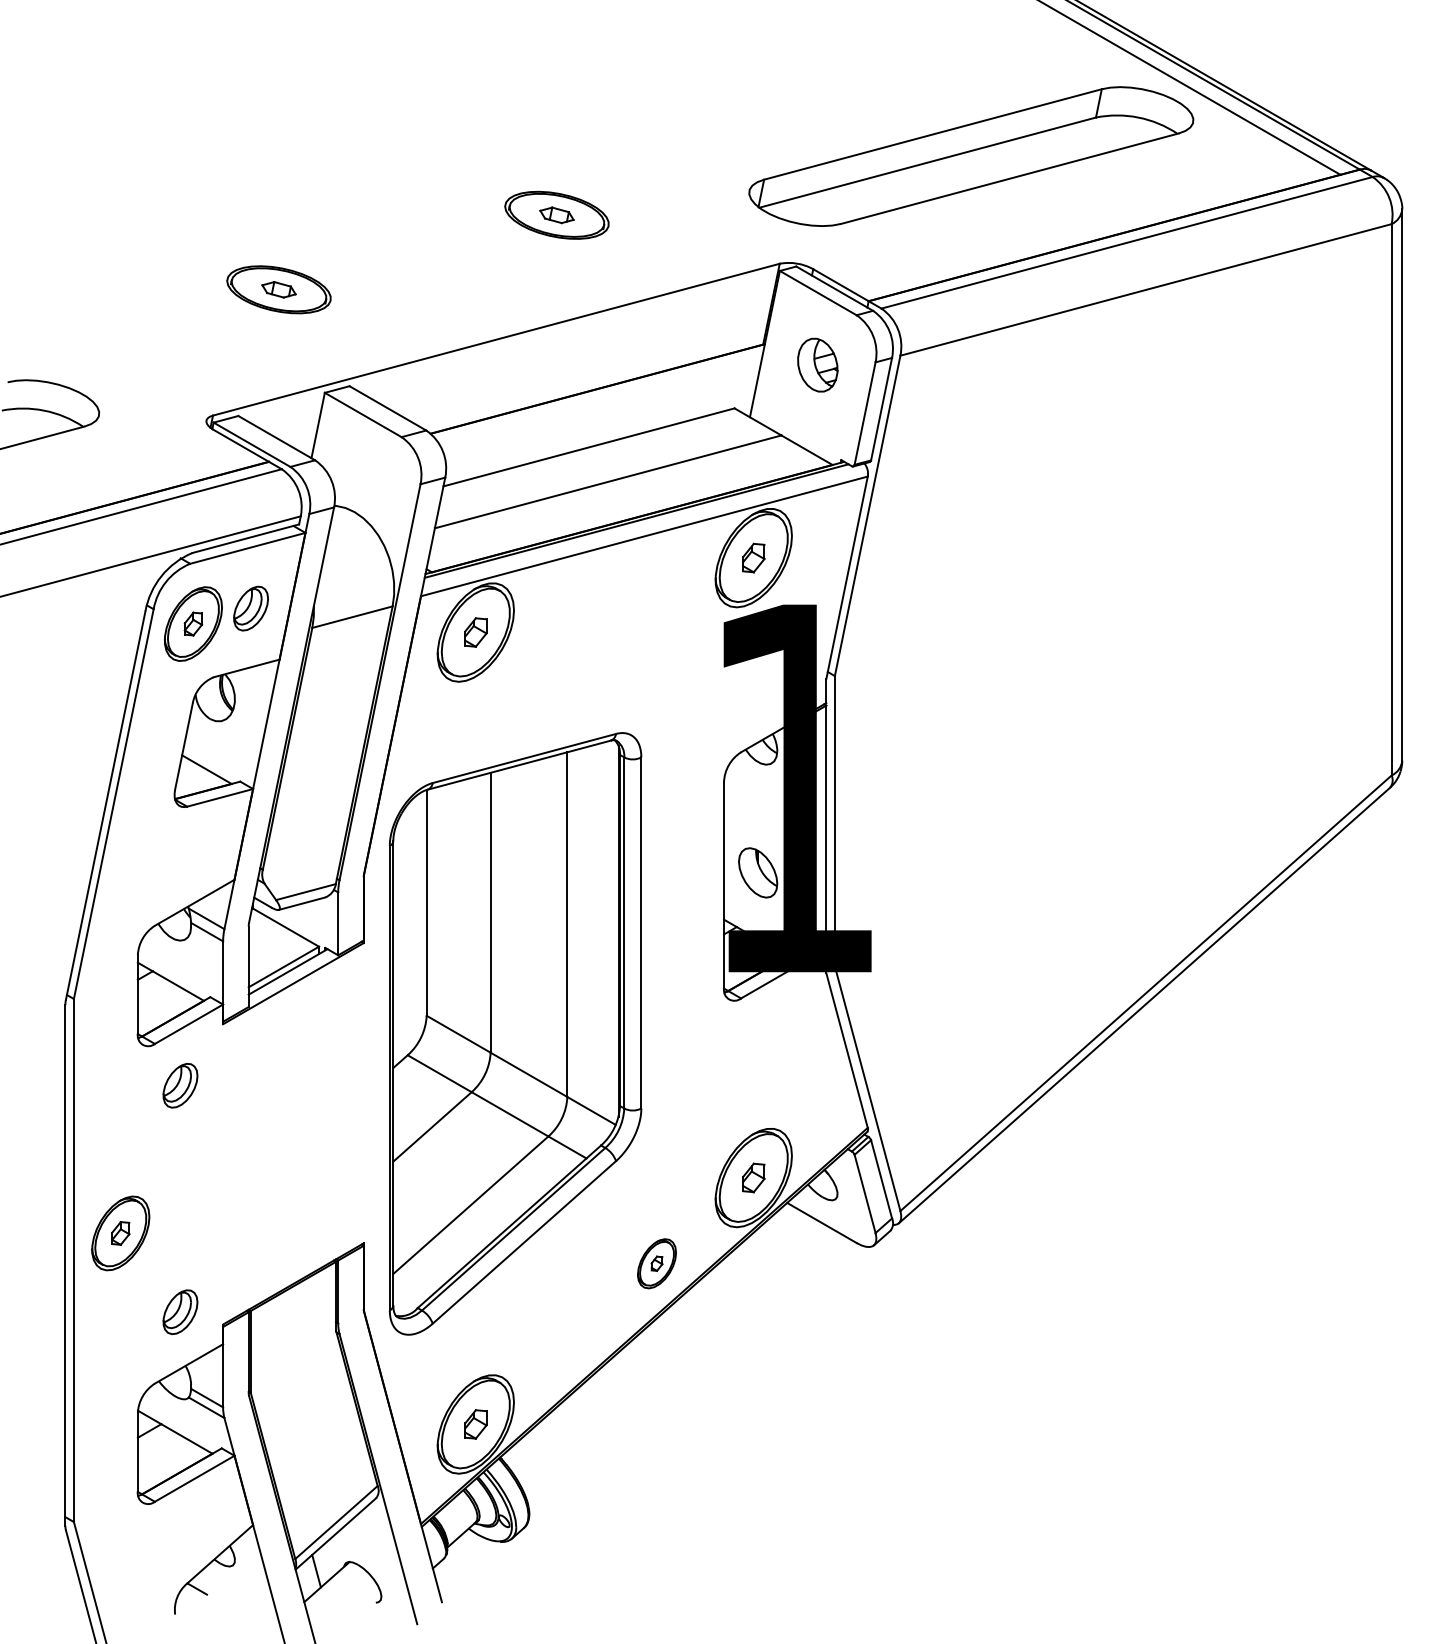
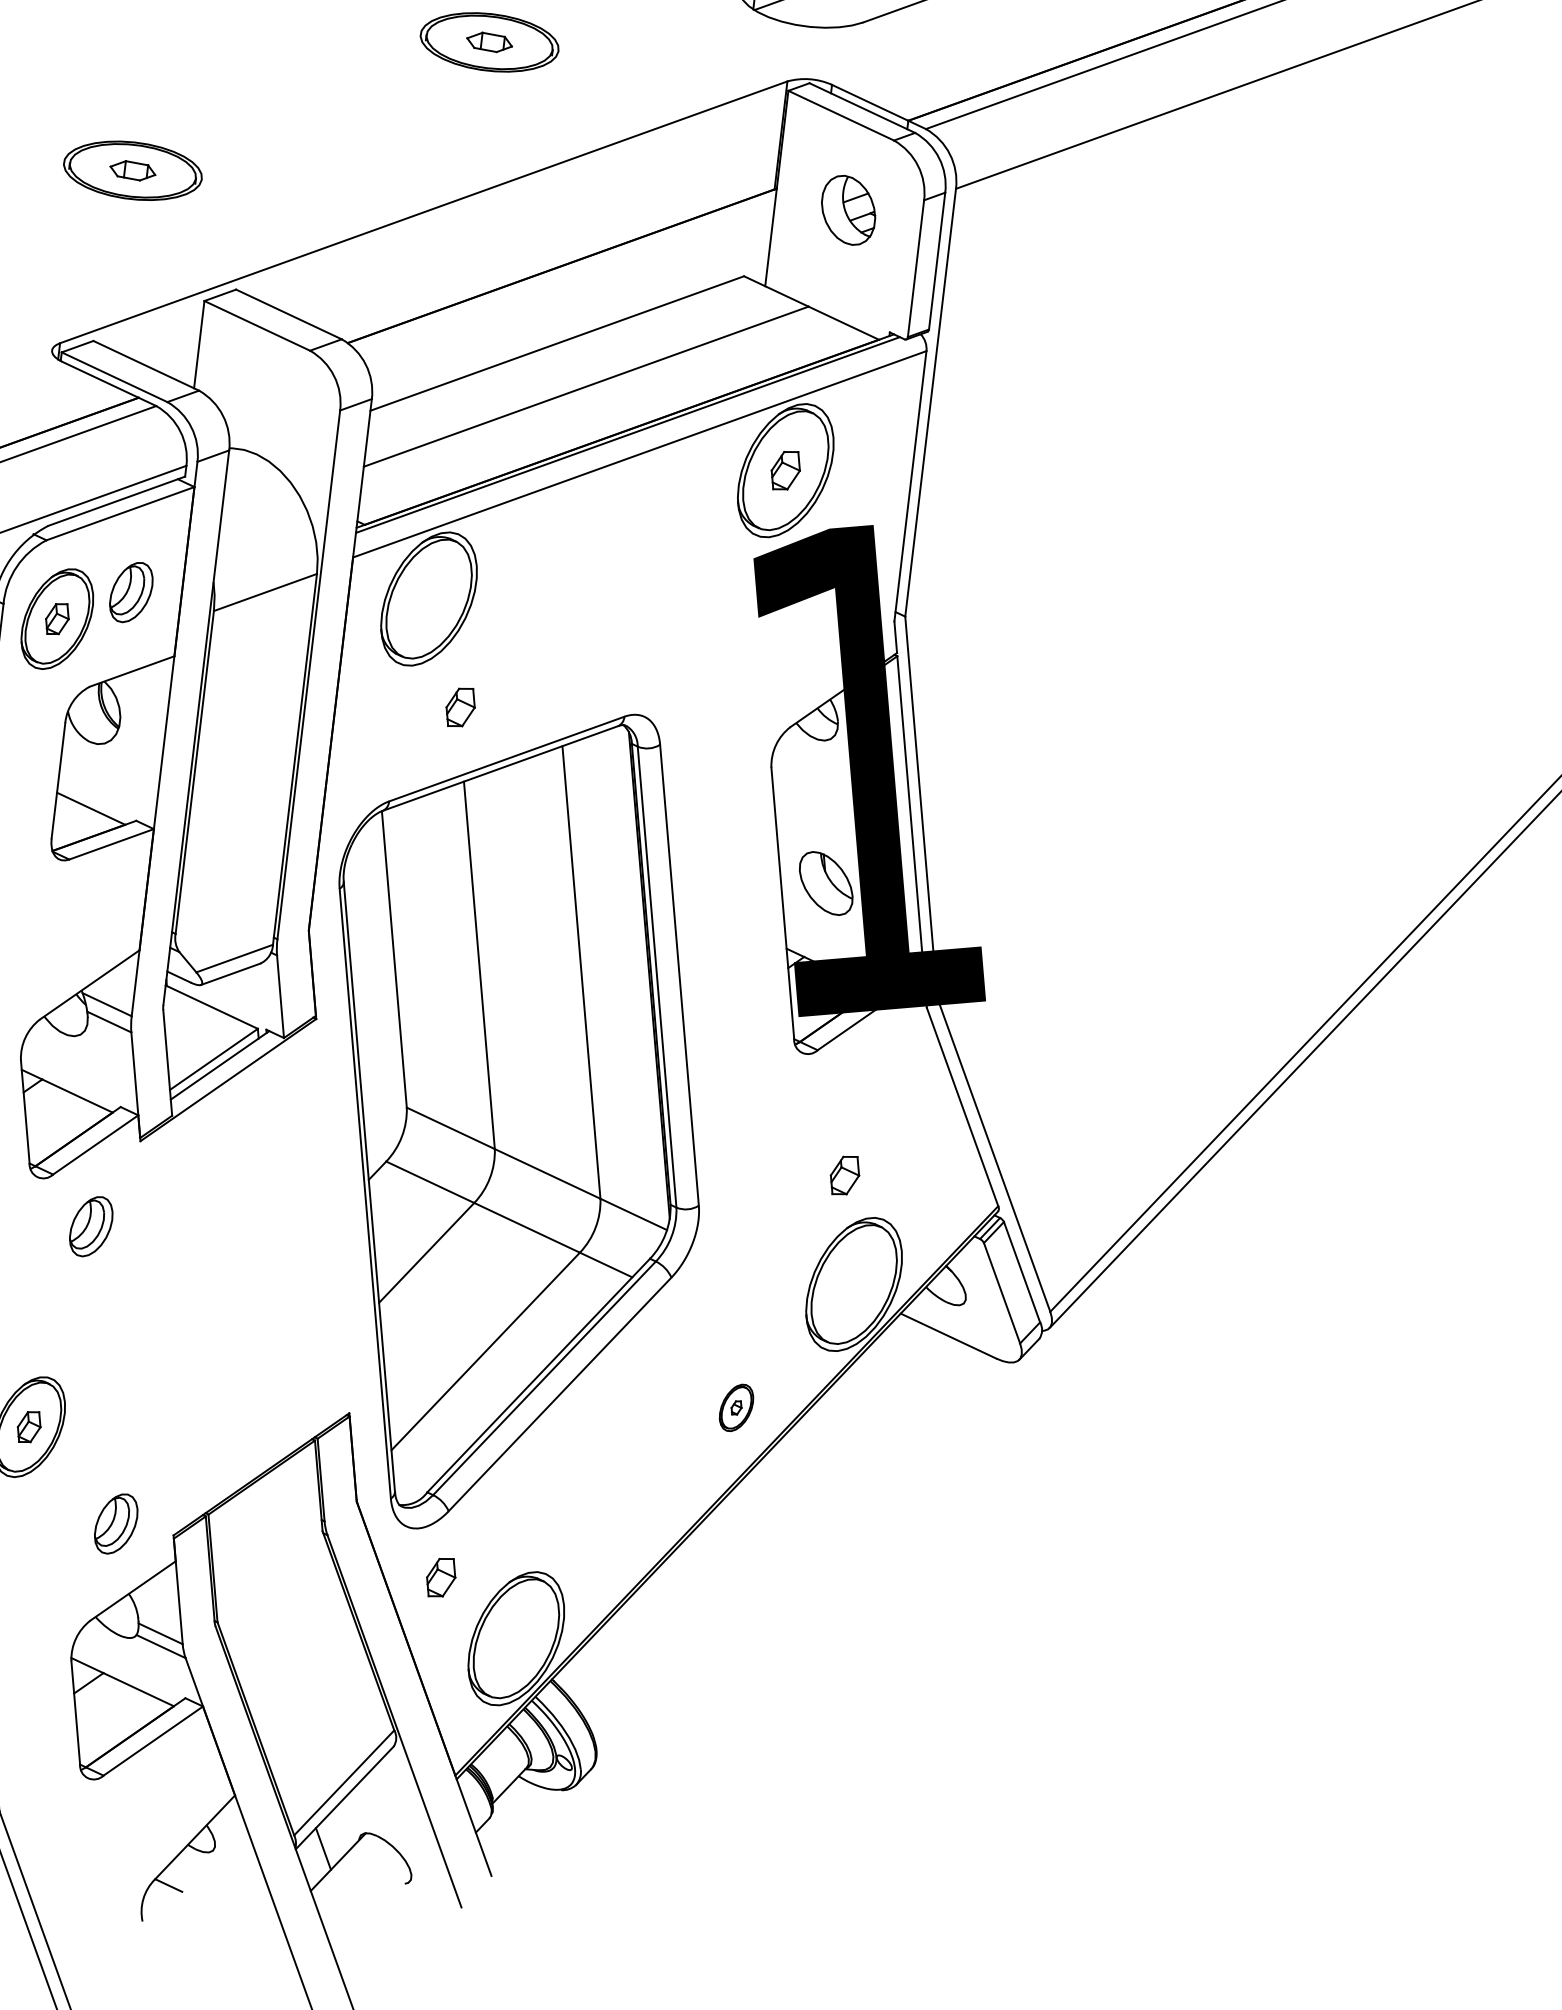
part: (475, 632) -> (460, 707), moved
part: (753, 1177) -> (844, 1174), moved
part: (656, 1263) -> (735, 1407), size x0.7
part: (475, 1424) -> (440, 1577), moved

